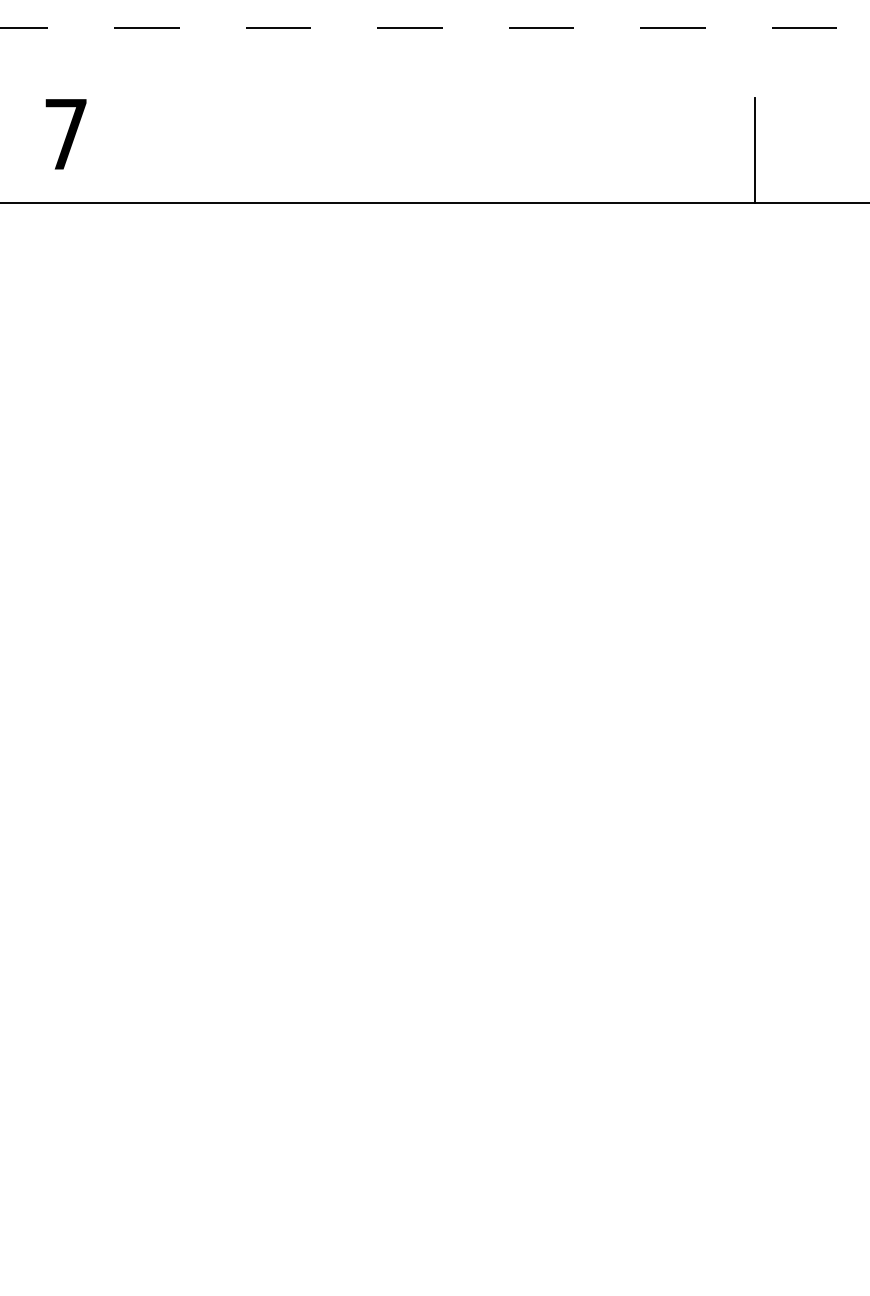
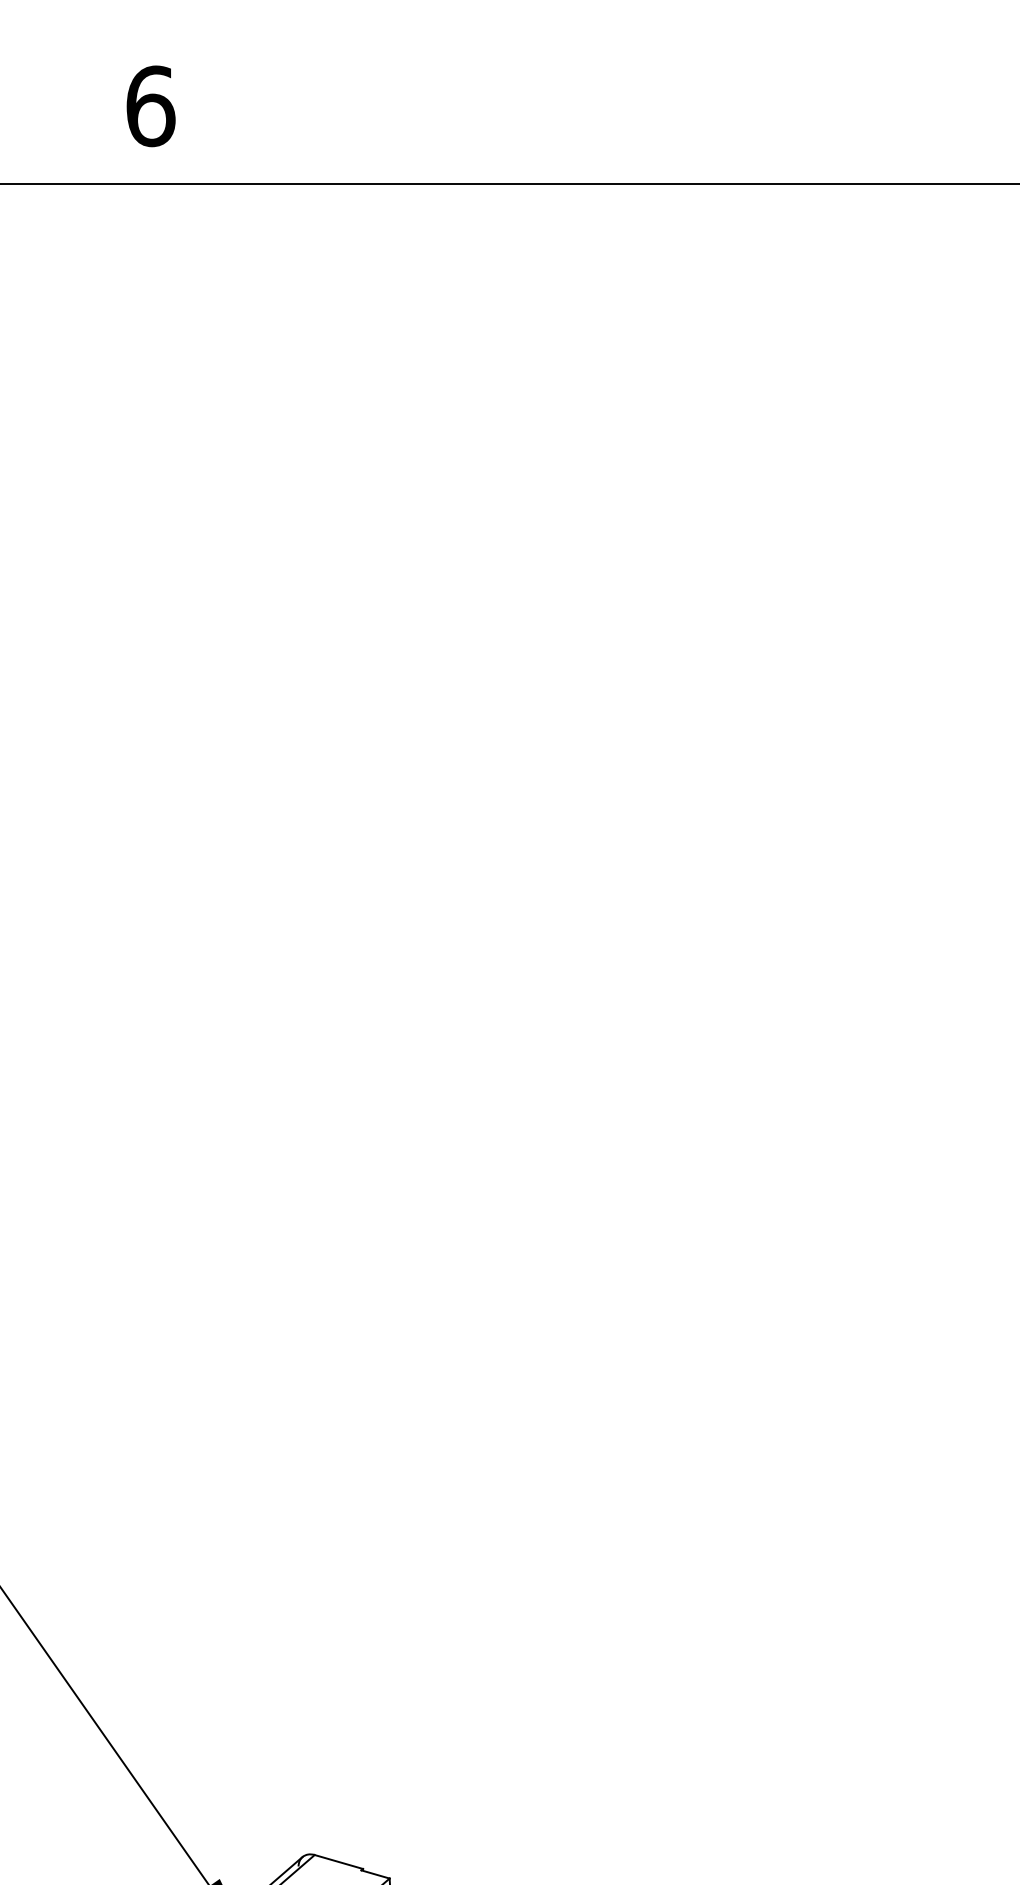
text: (66, 134) -> (150, 106), 7 -> 6
line: (755, 150) -> (923, 124), removed

